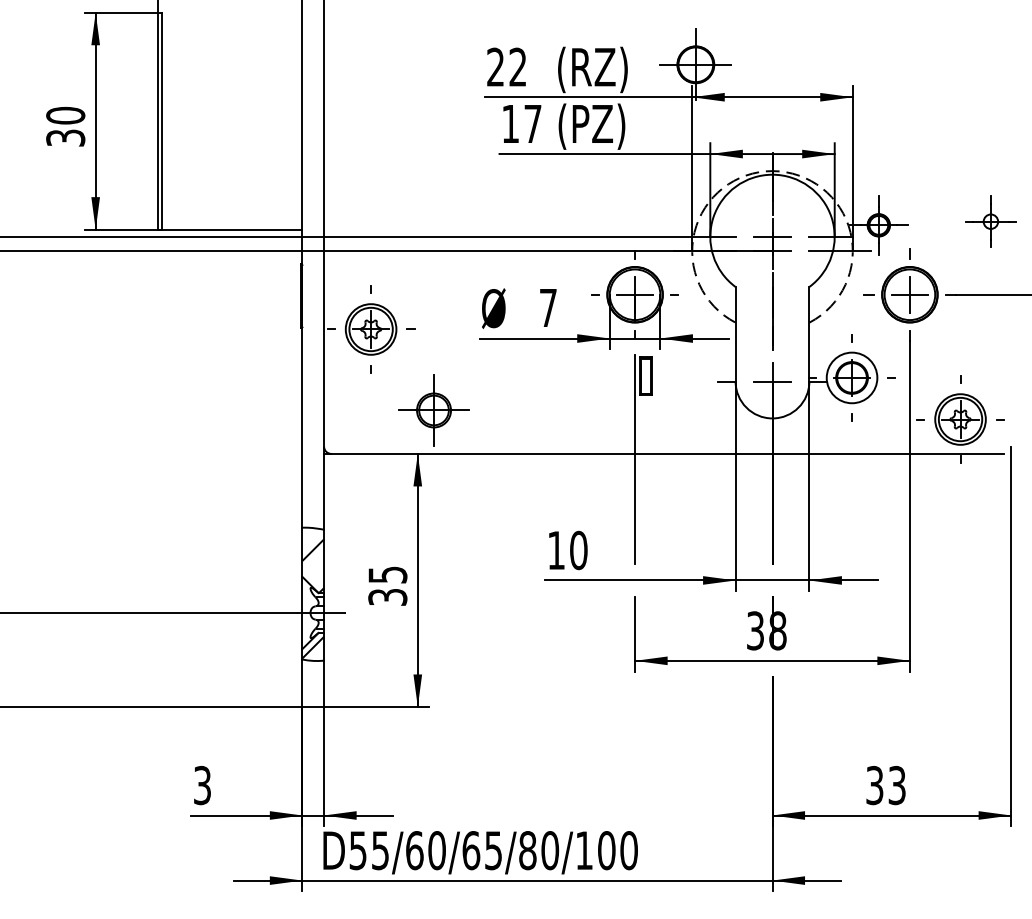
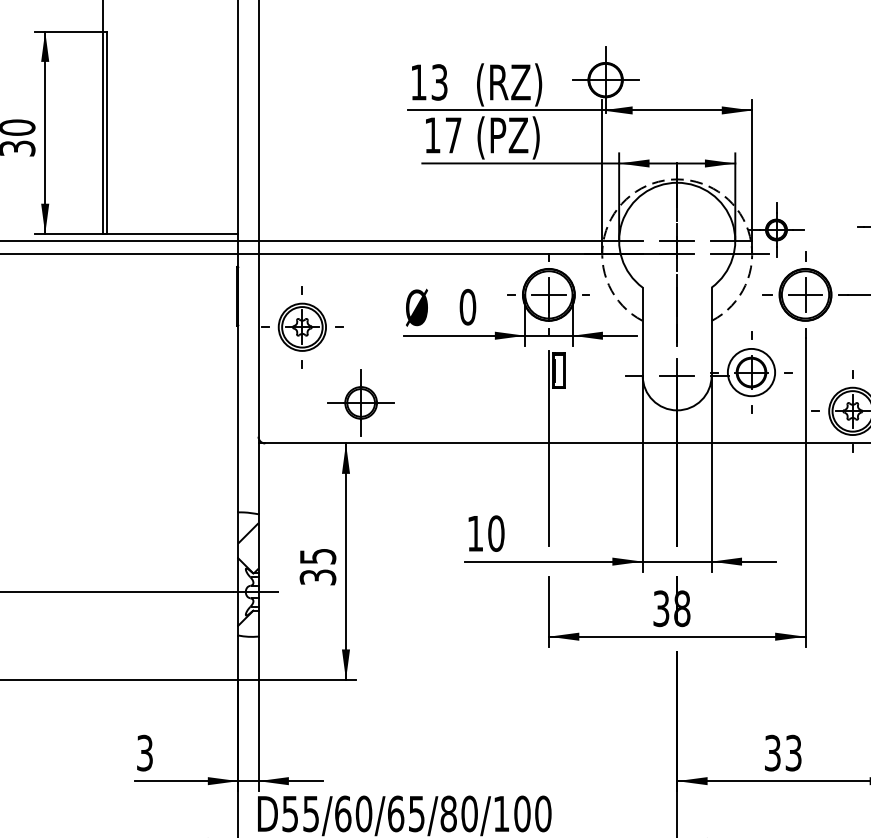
text: (506, 66) -> (428, 81), 22 -> 13
text: (548, 307) -> (468, 306), 7 -> 0
hatch: (313, 647) -> (248, 624), removed

